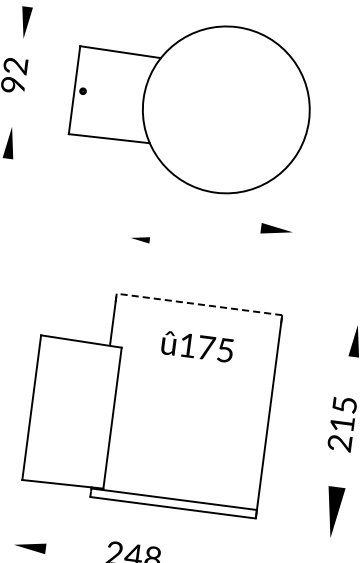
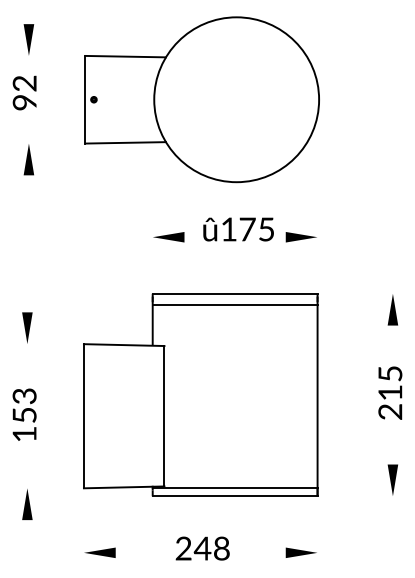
part: (275, 230) -> (300, 237), moved
part: (139, 239) -> (168, 237), size x1.67
line: (198, 304) -> (234, 293), dashed -> solid
line: (197, 316) -> (234, 305), added
text: (197, 346) -> (238, 229), moved
part: (333, 511) -> (392, 479), size x0.62

